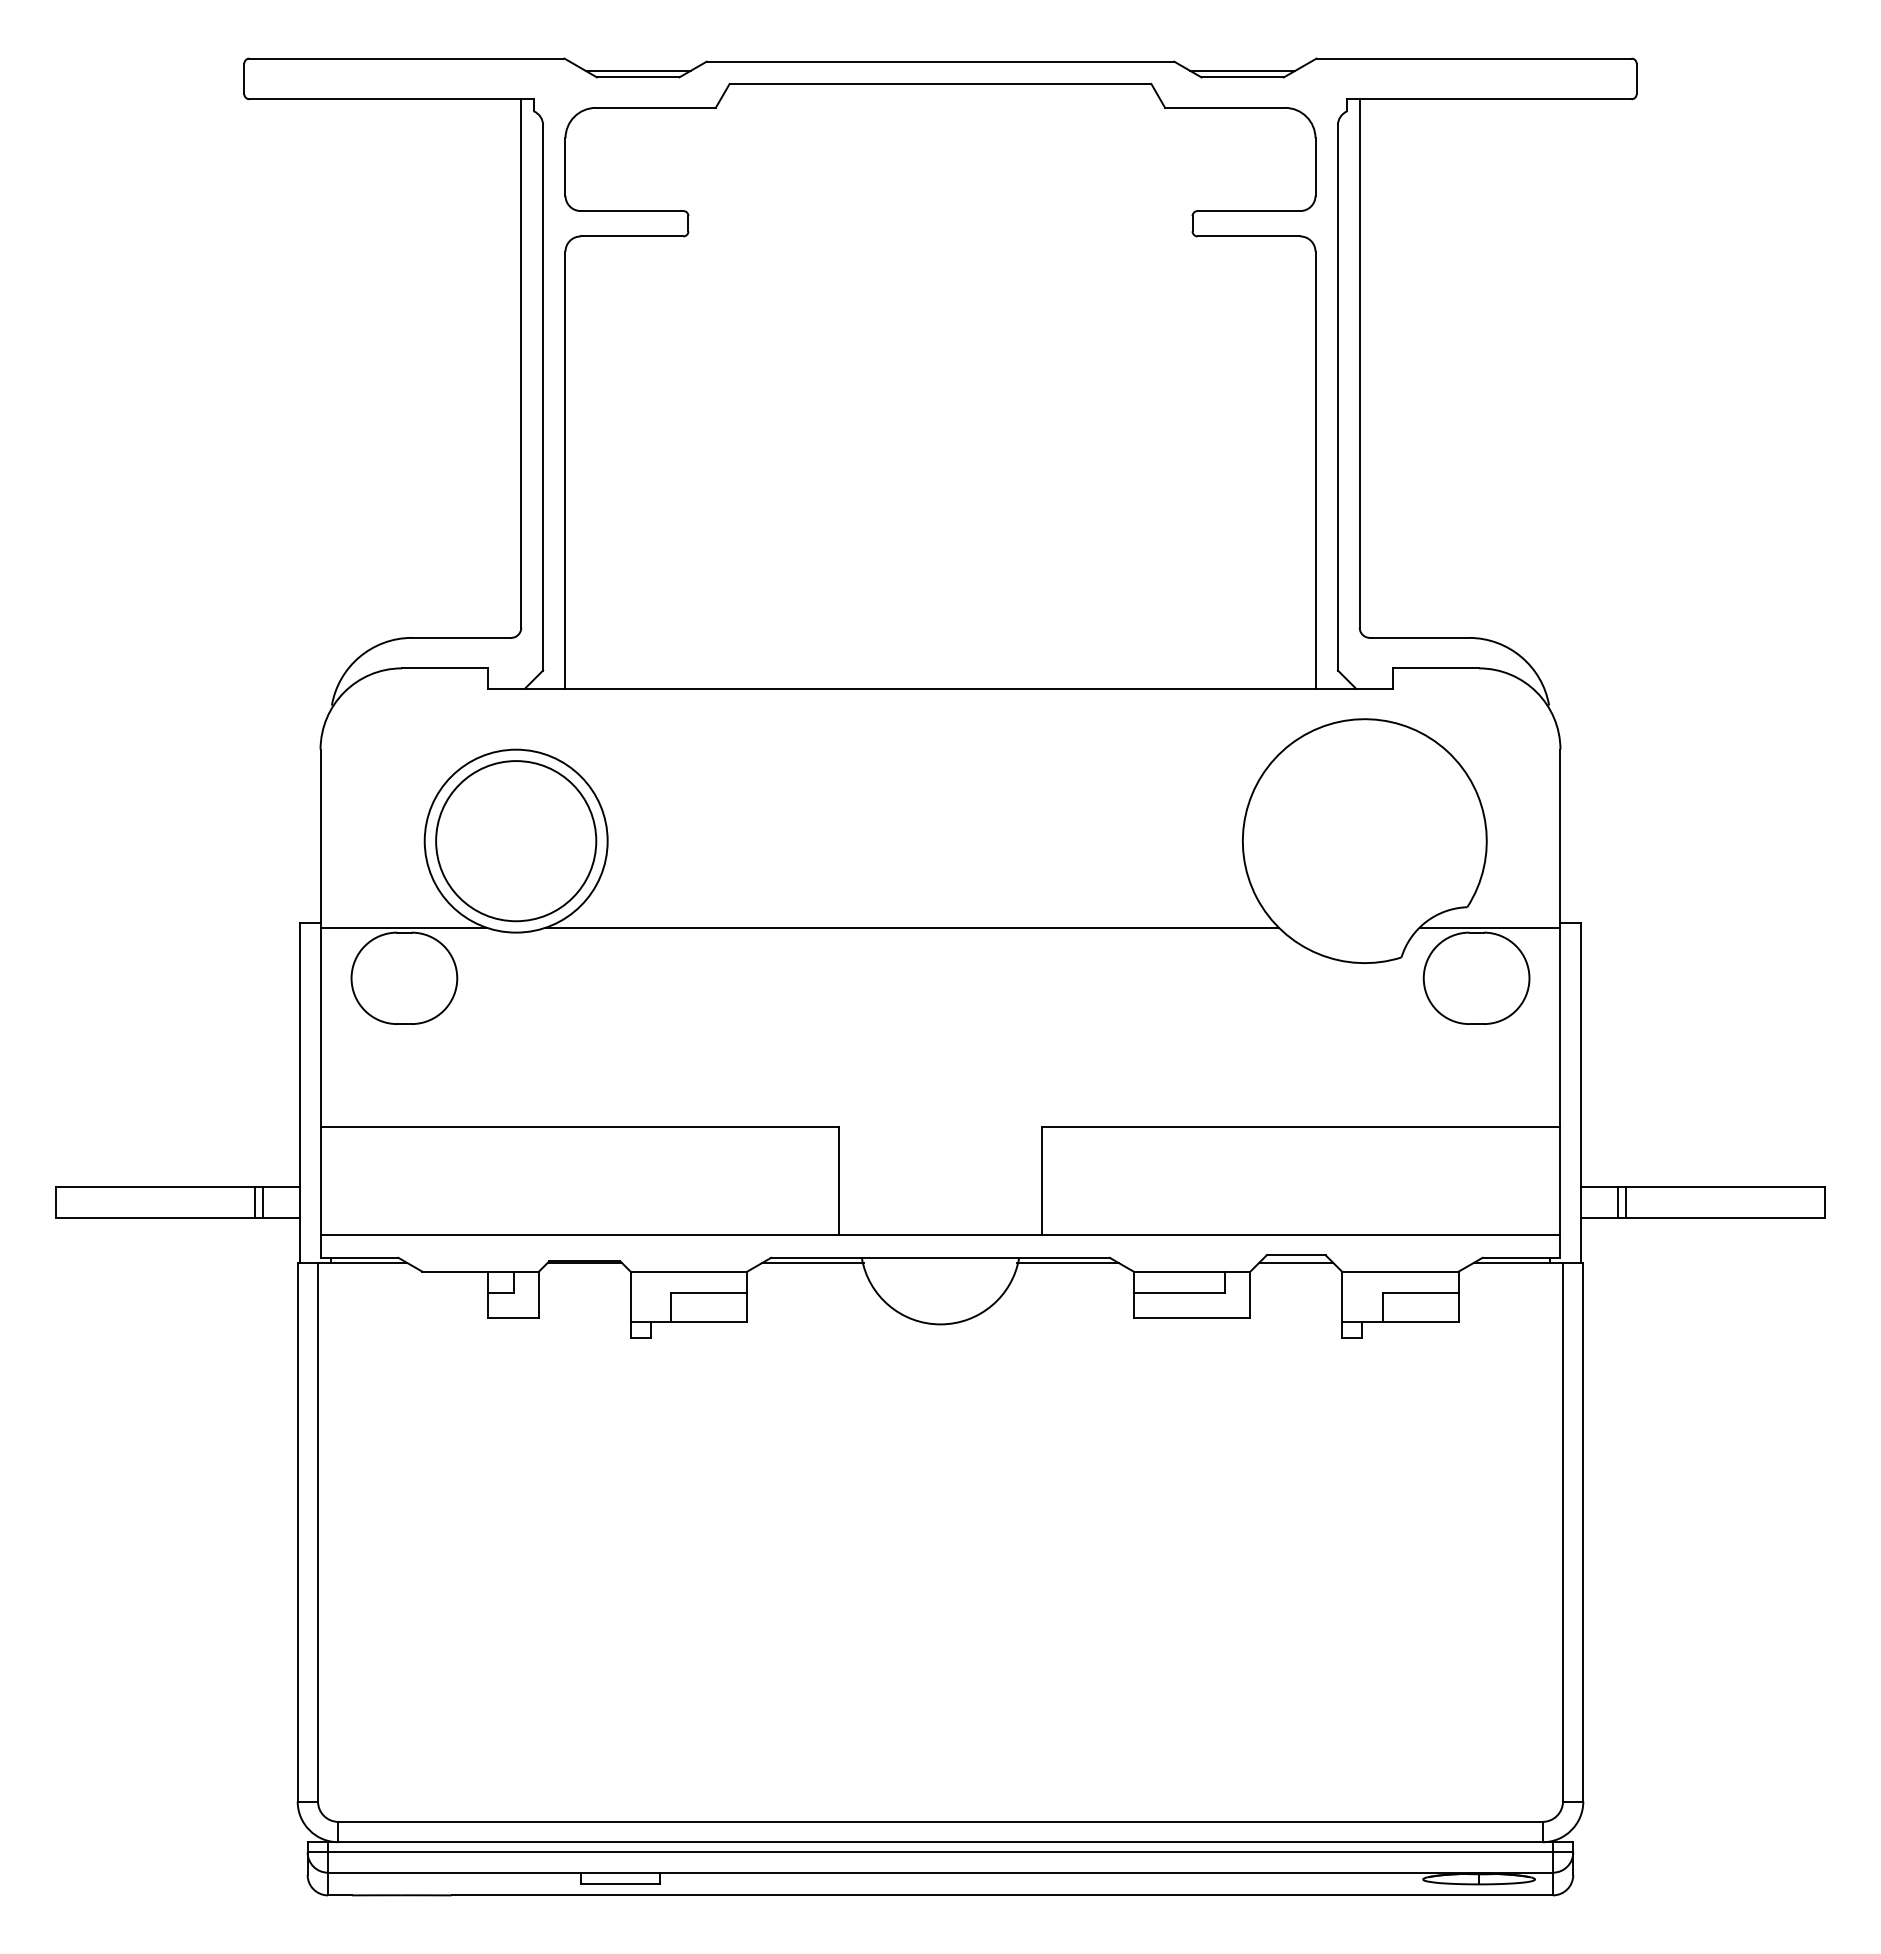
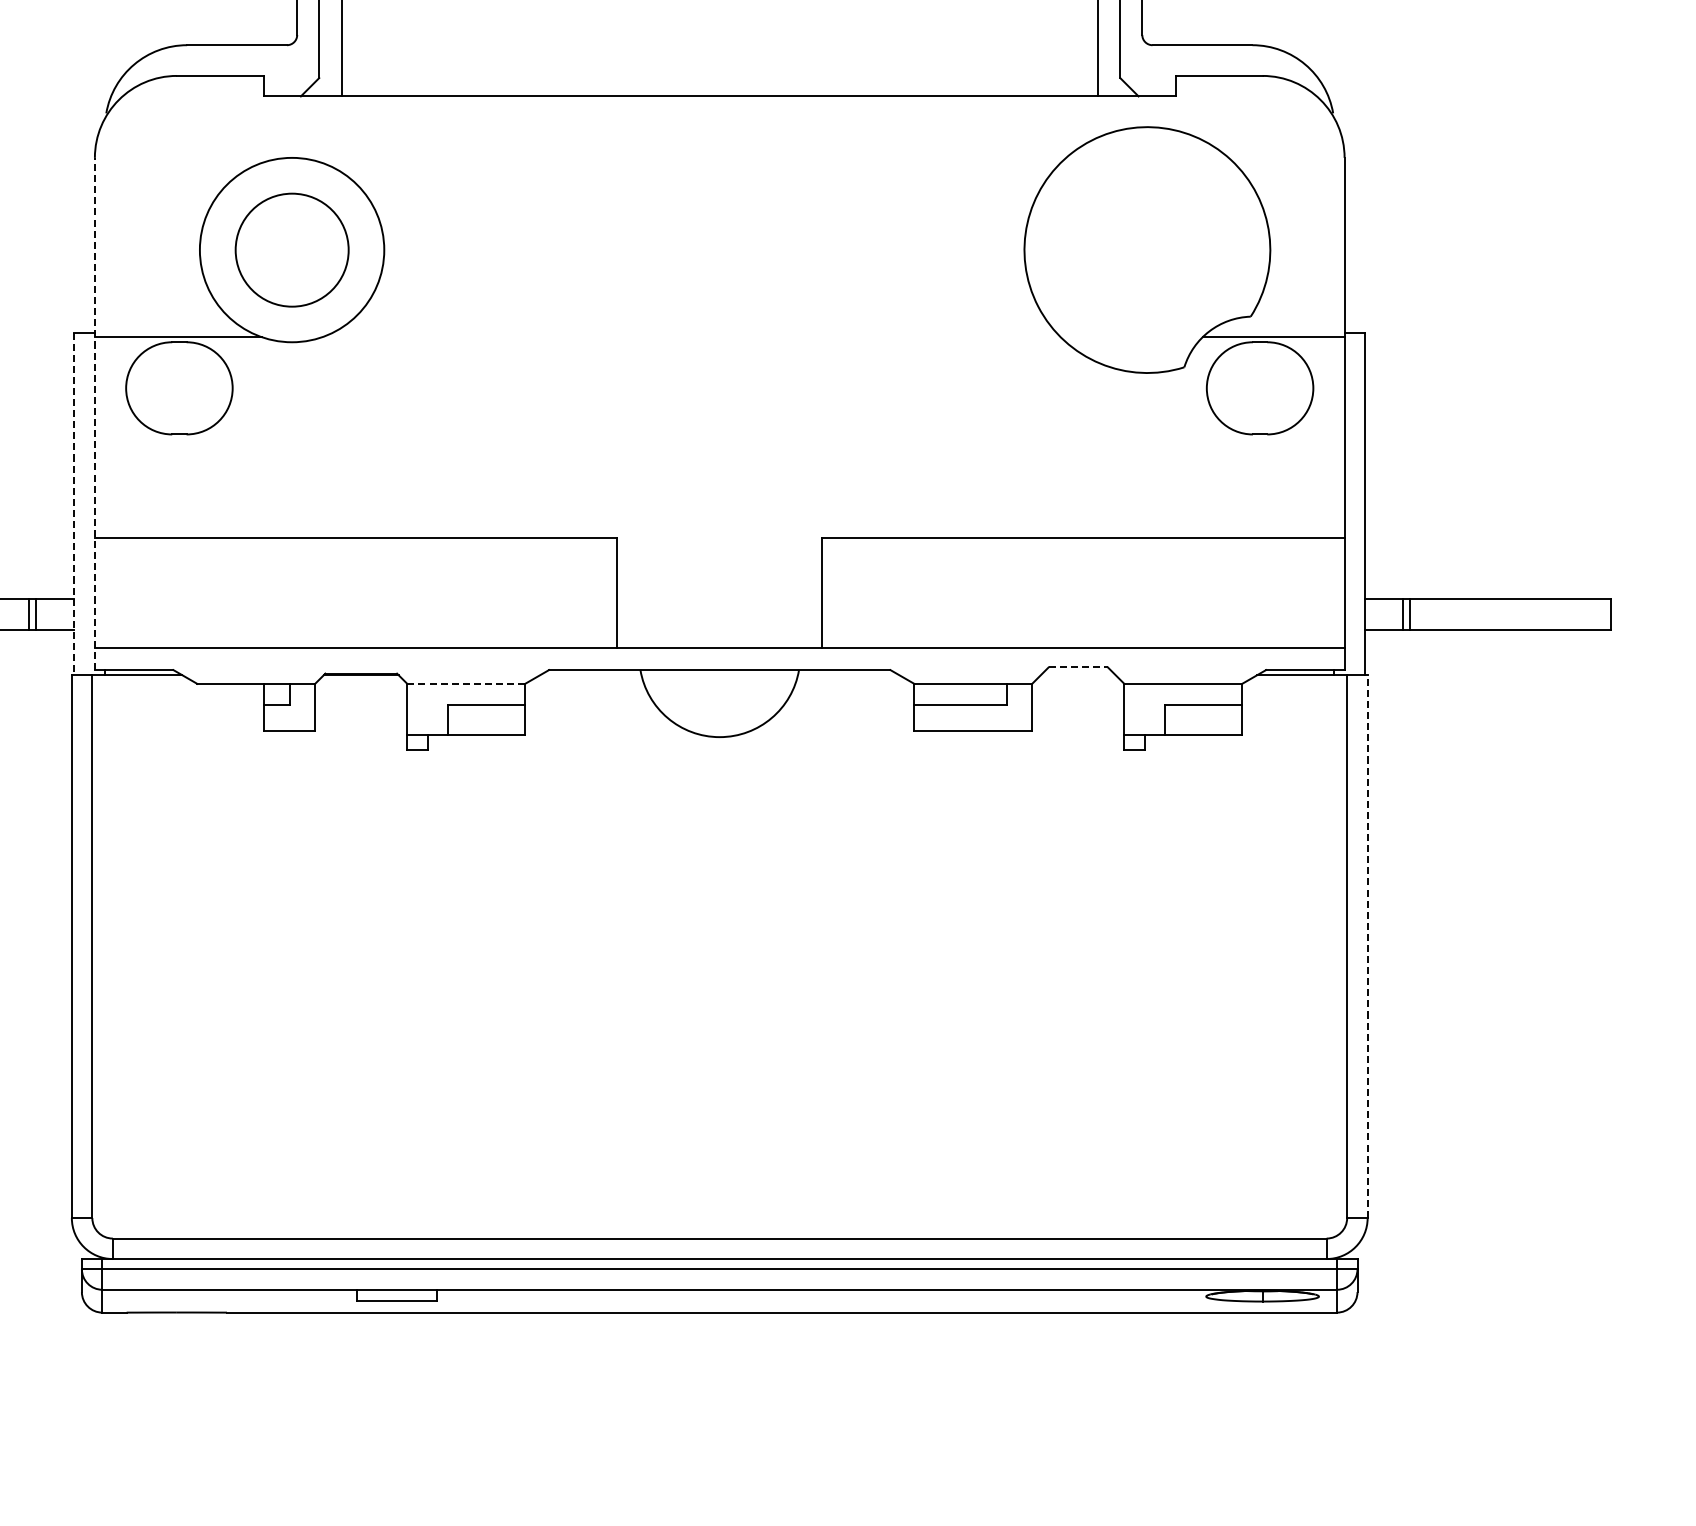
circle: (516, 841) -> (292, 250), size x0.7
line: (911, 927) -> (690, 337), removed
line: (320, 1003) -> (94, 413), solid -> dashed
line: (300, 1092) -> (74, 503), solid -> dashed
line: (1296, 1255) -> (1078, 667), solid -> dashed
line: (812, 1262) -> (590, 674), removed
line: (1067, 1262) -> (847, 674), removed
line: (1296, 1262) -> (1078, 674), removed
line: (689, 1271) -> (466, 683), solid -> dashed
line: (1583, 1531) -> (1367, 945), solid -> dashed

